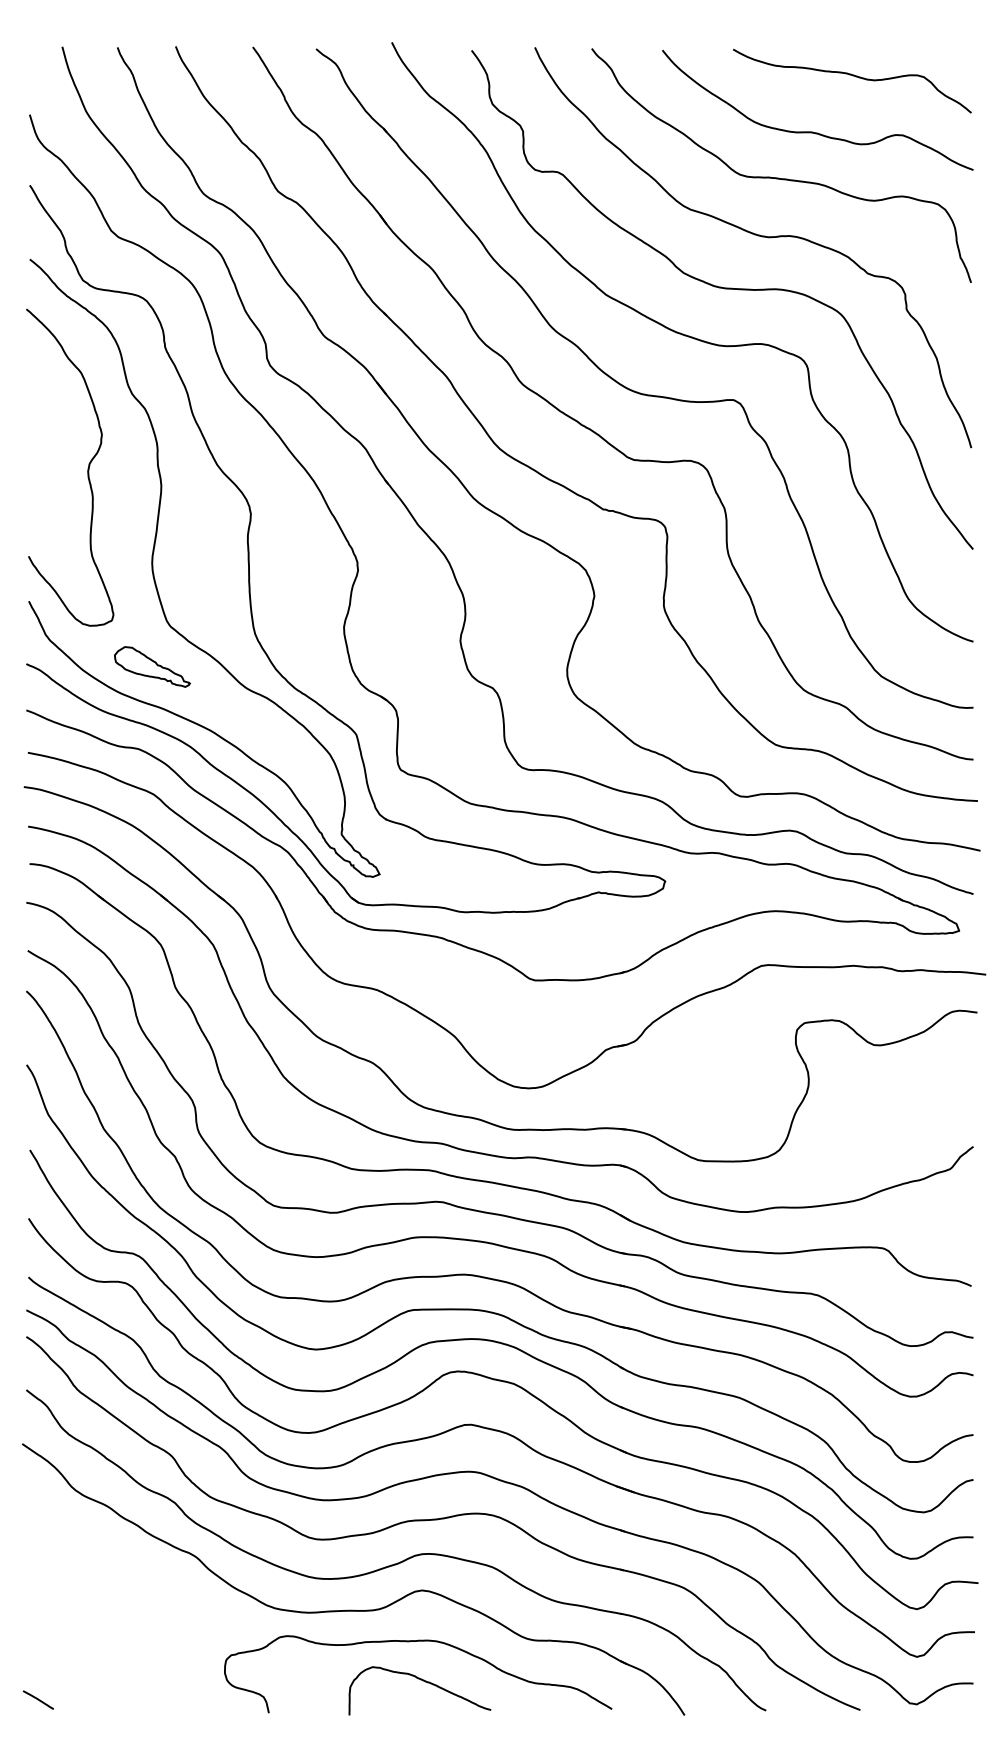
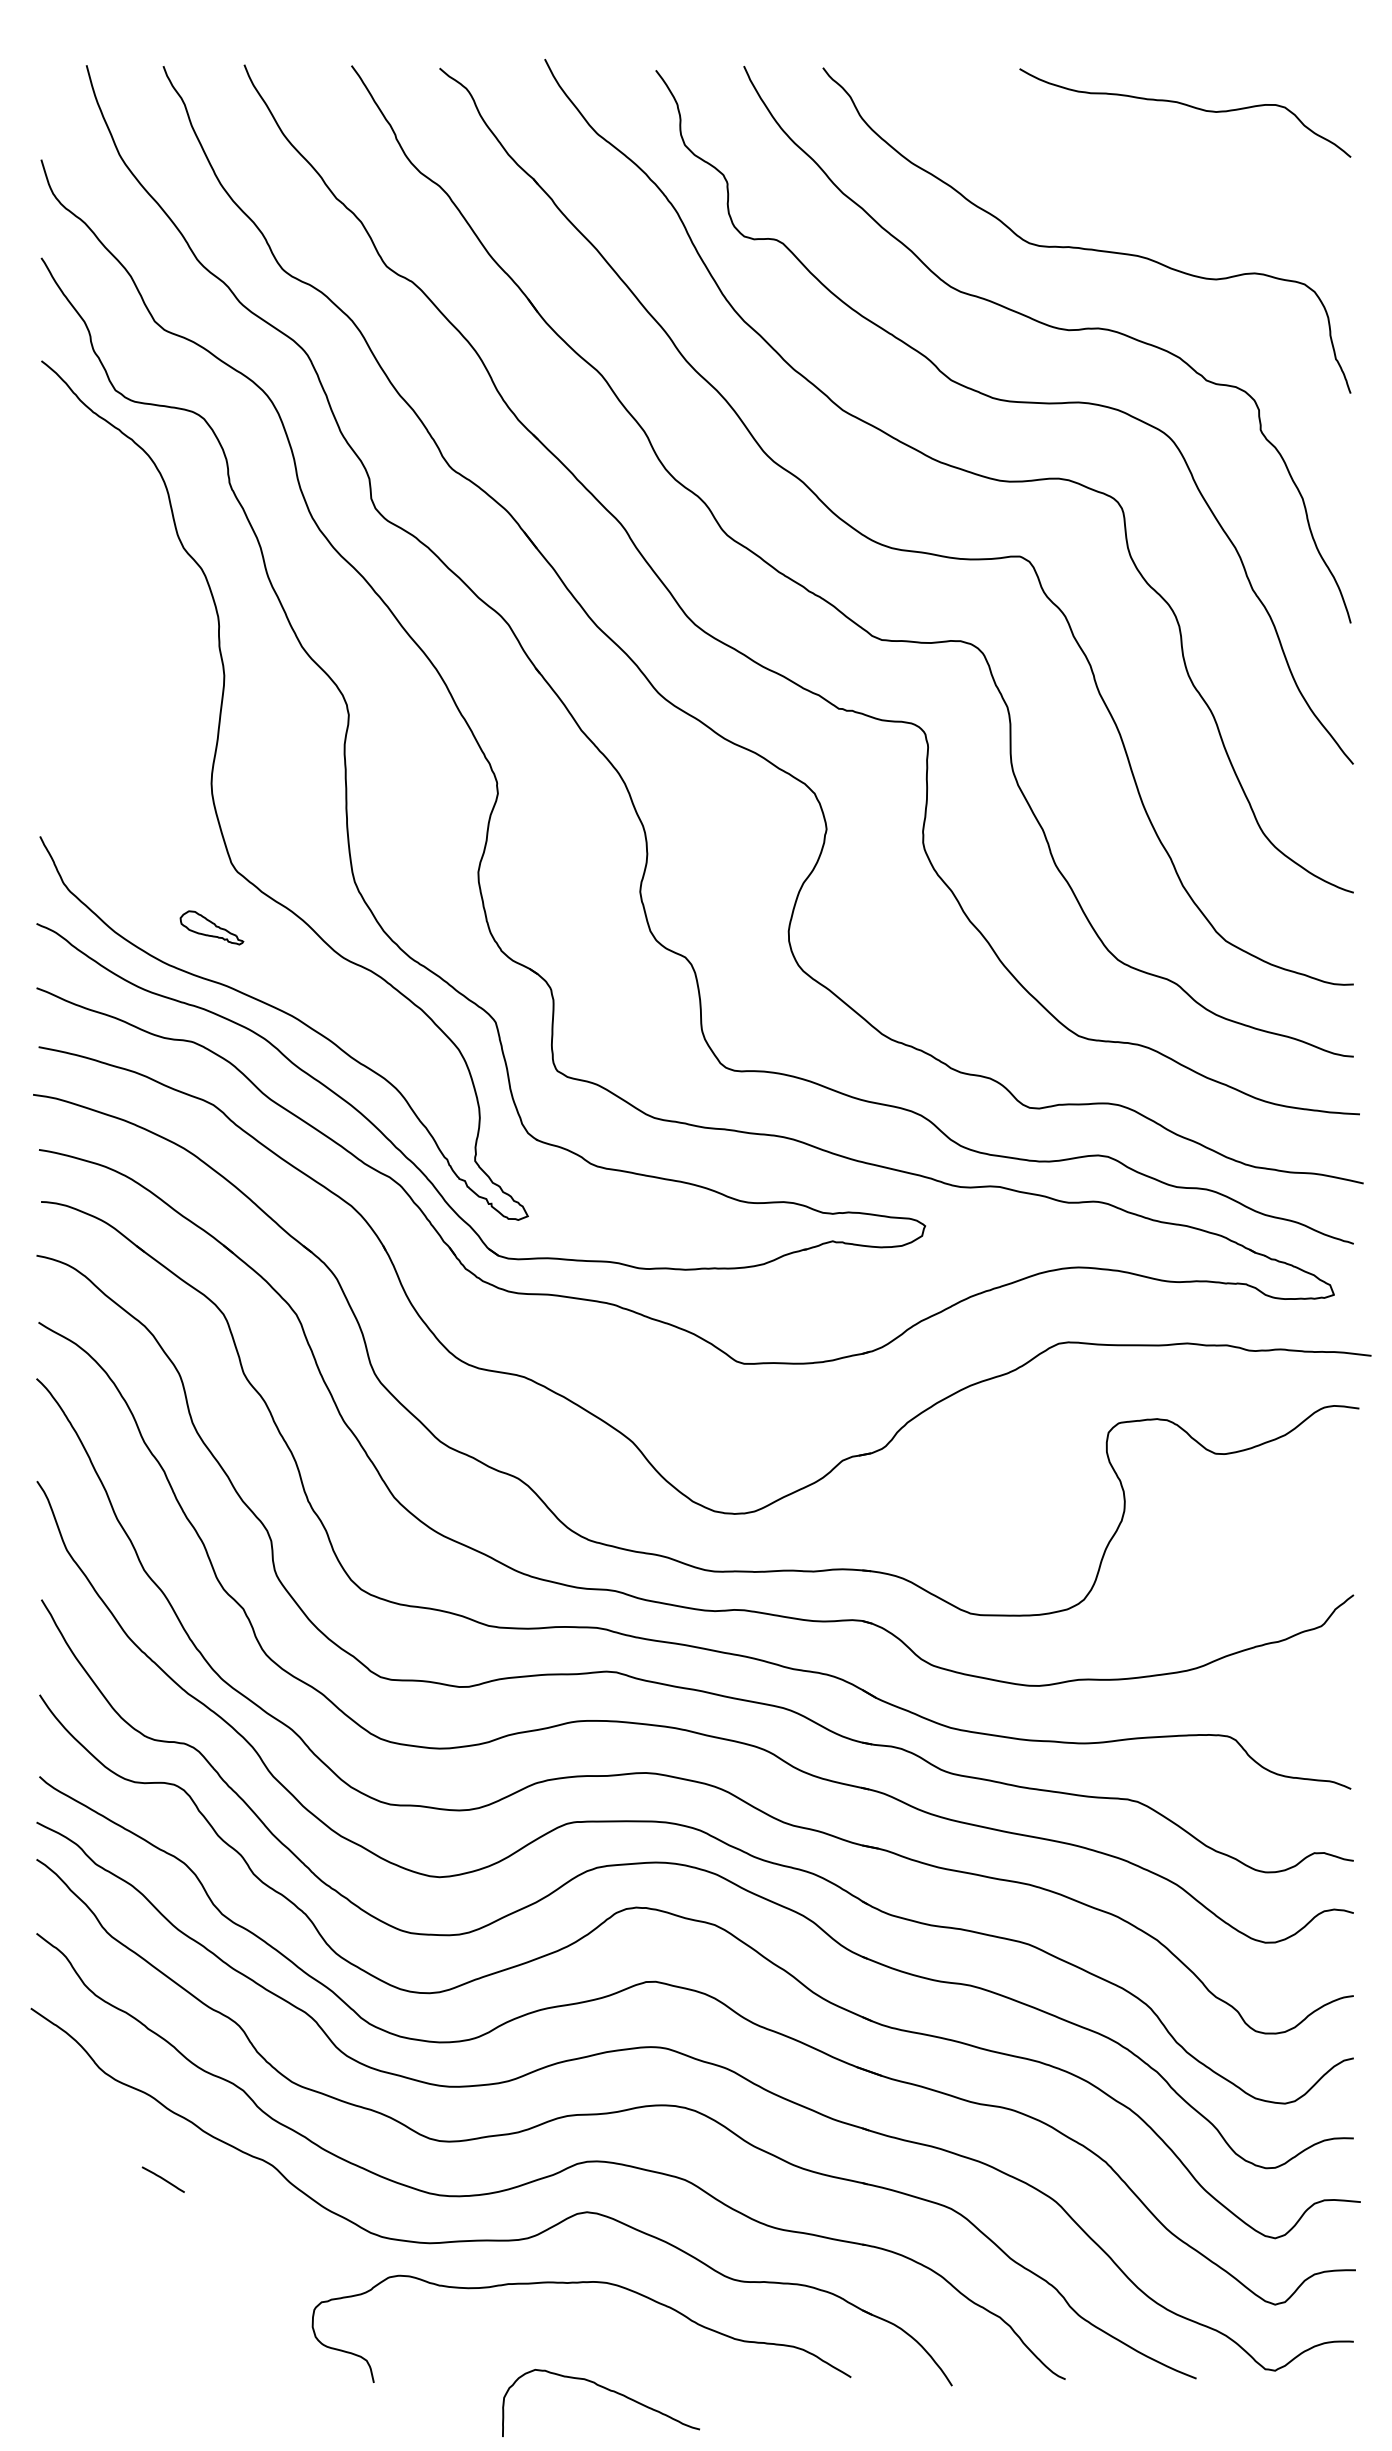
curve: (812, 131) -> (1130, 183), removed
curve: (87, 470) -> (121, 654), removed
part: (152, 666) -> (211, 927), size x0.6
curve: (424, 1681) -> (607, 2390), moved
line: (37, 1699) -> (162, 2179), moved

